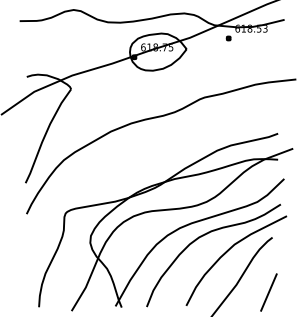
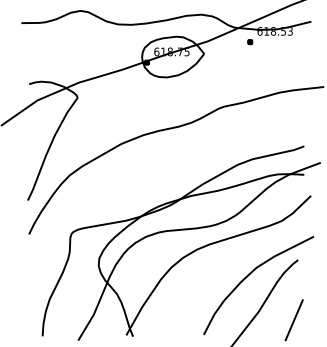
curve: (204, 236) -> (223, 258), removed

